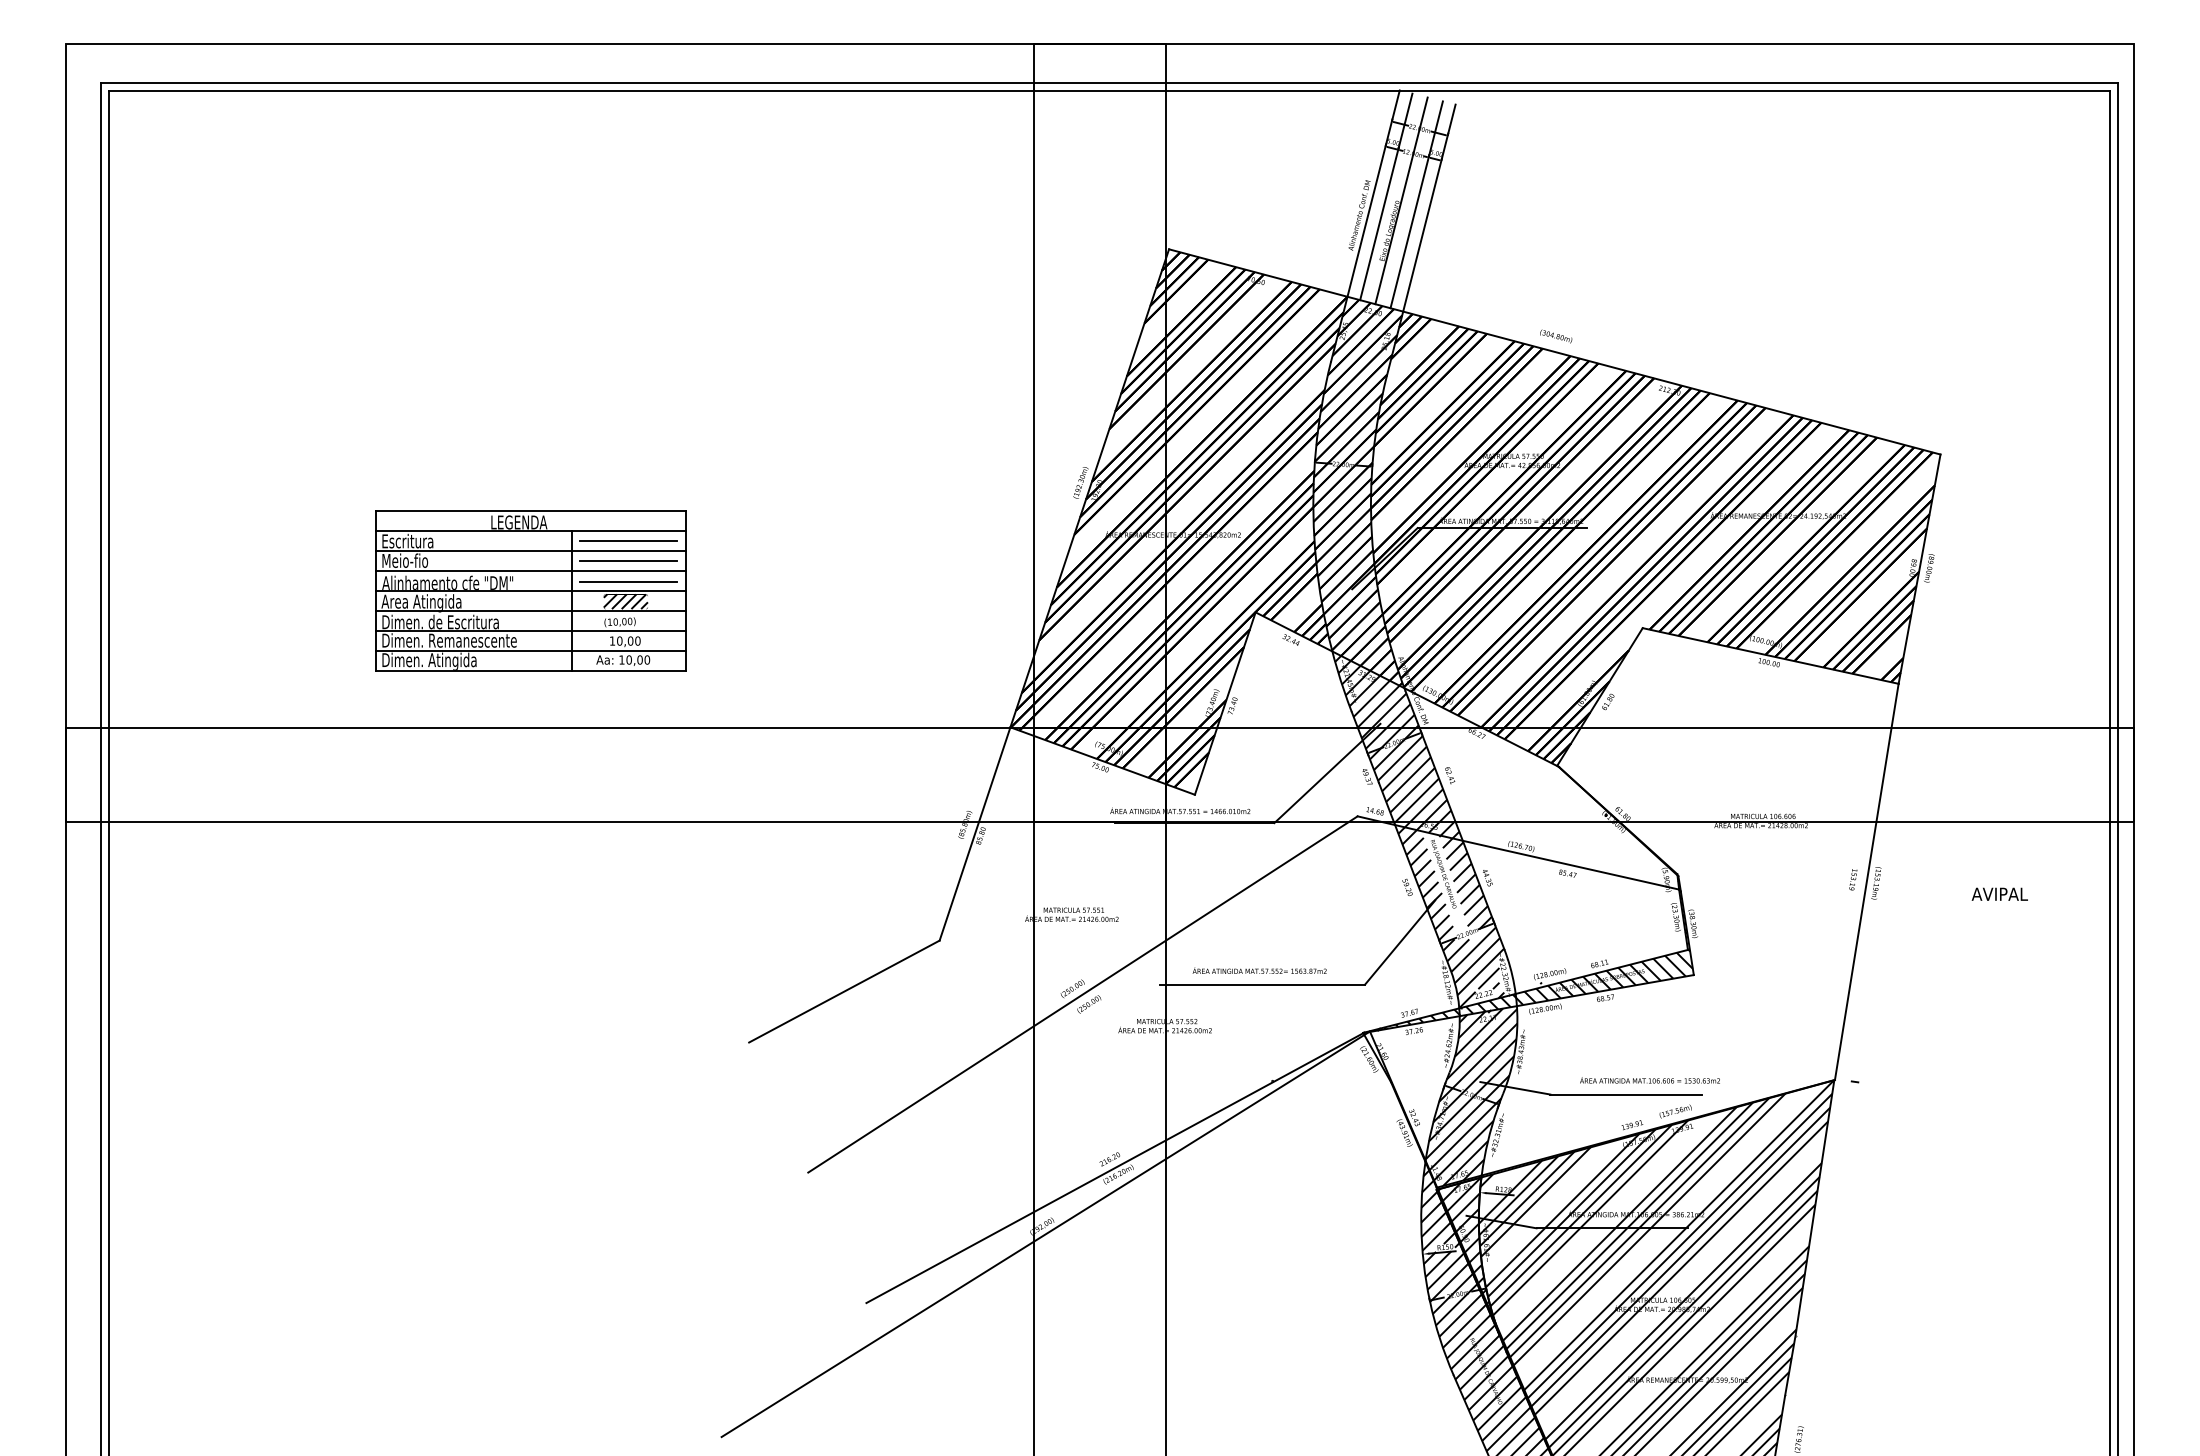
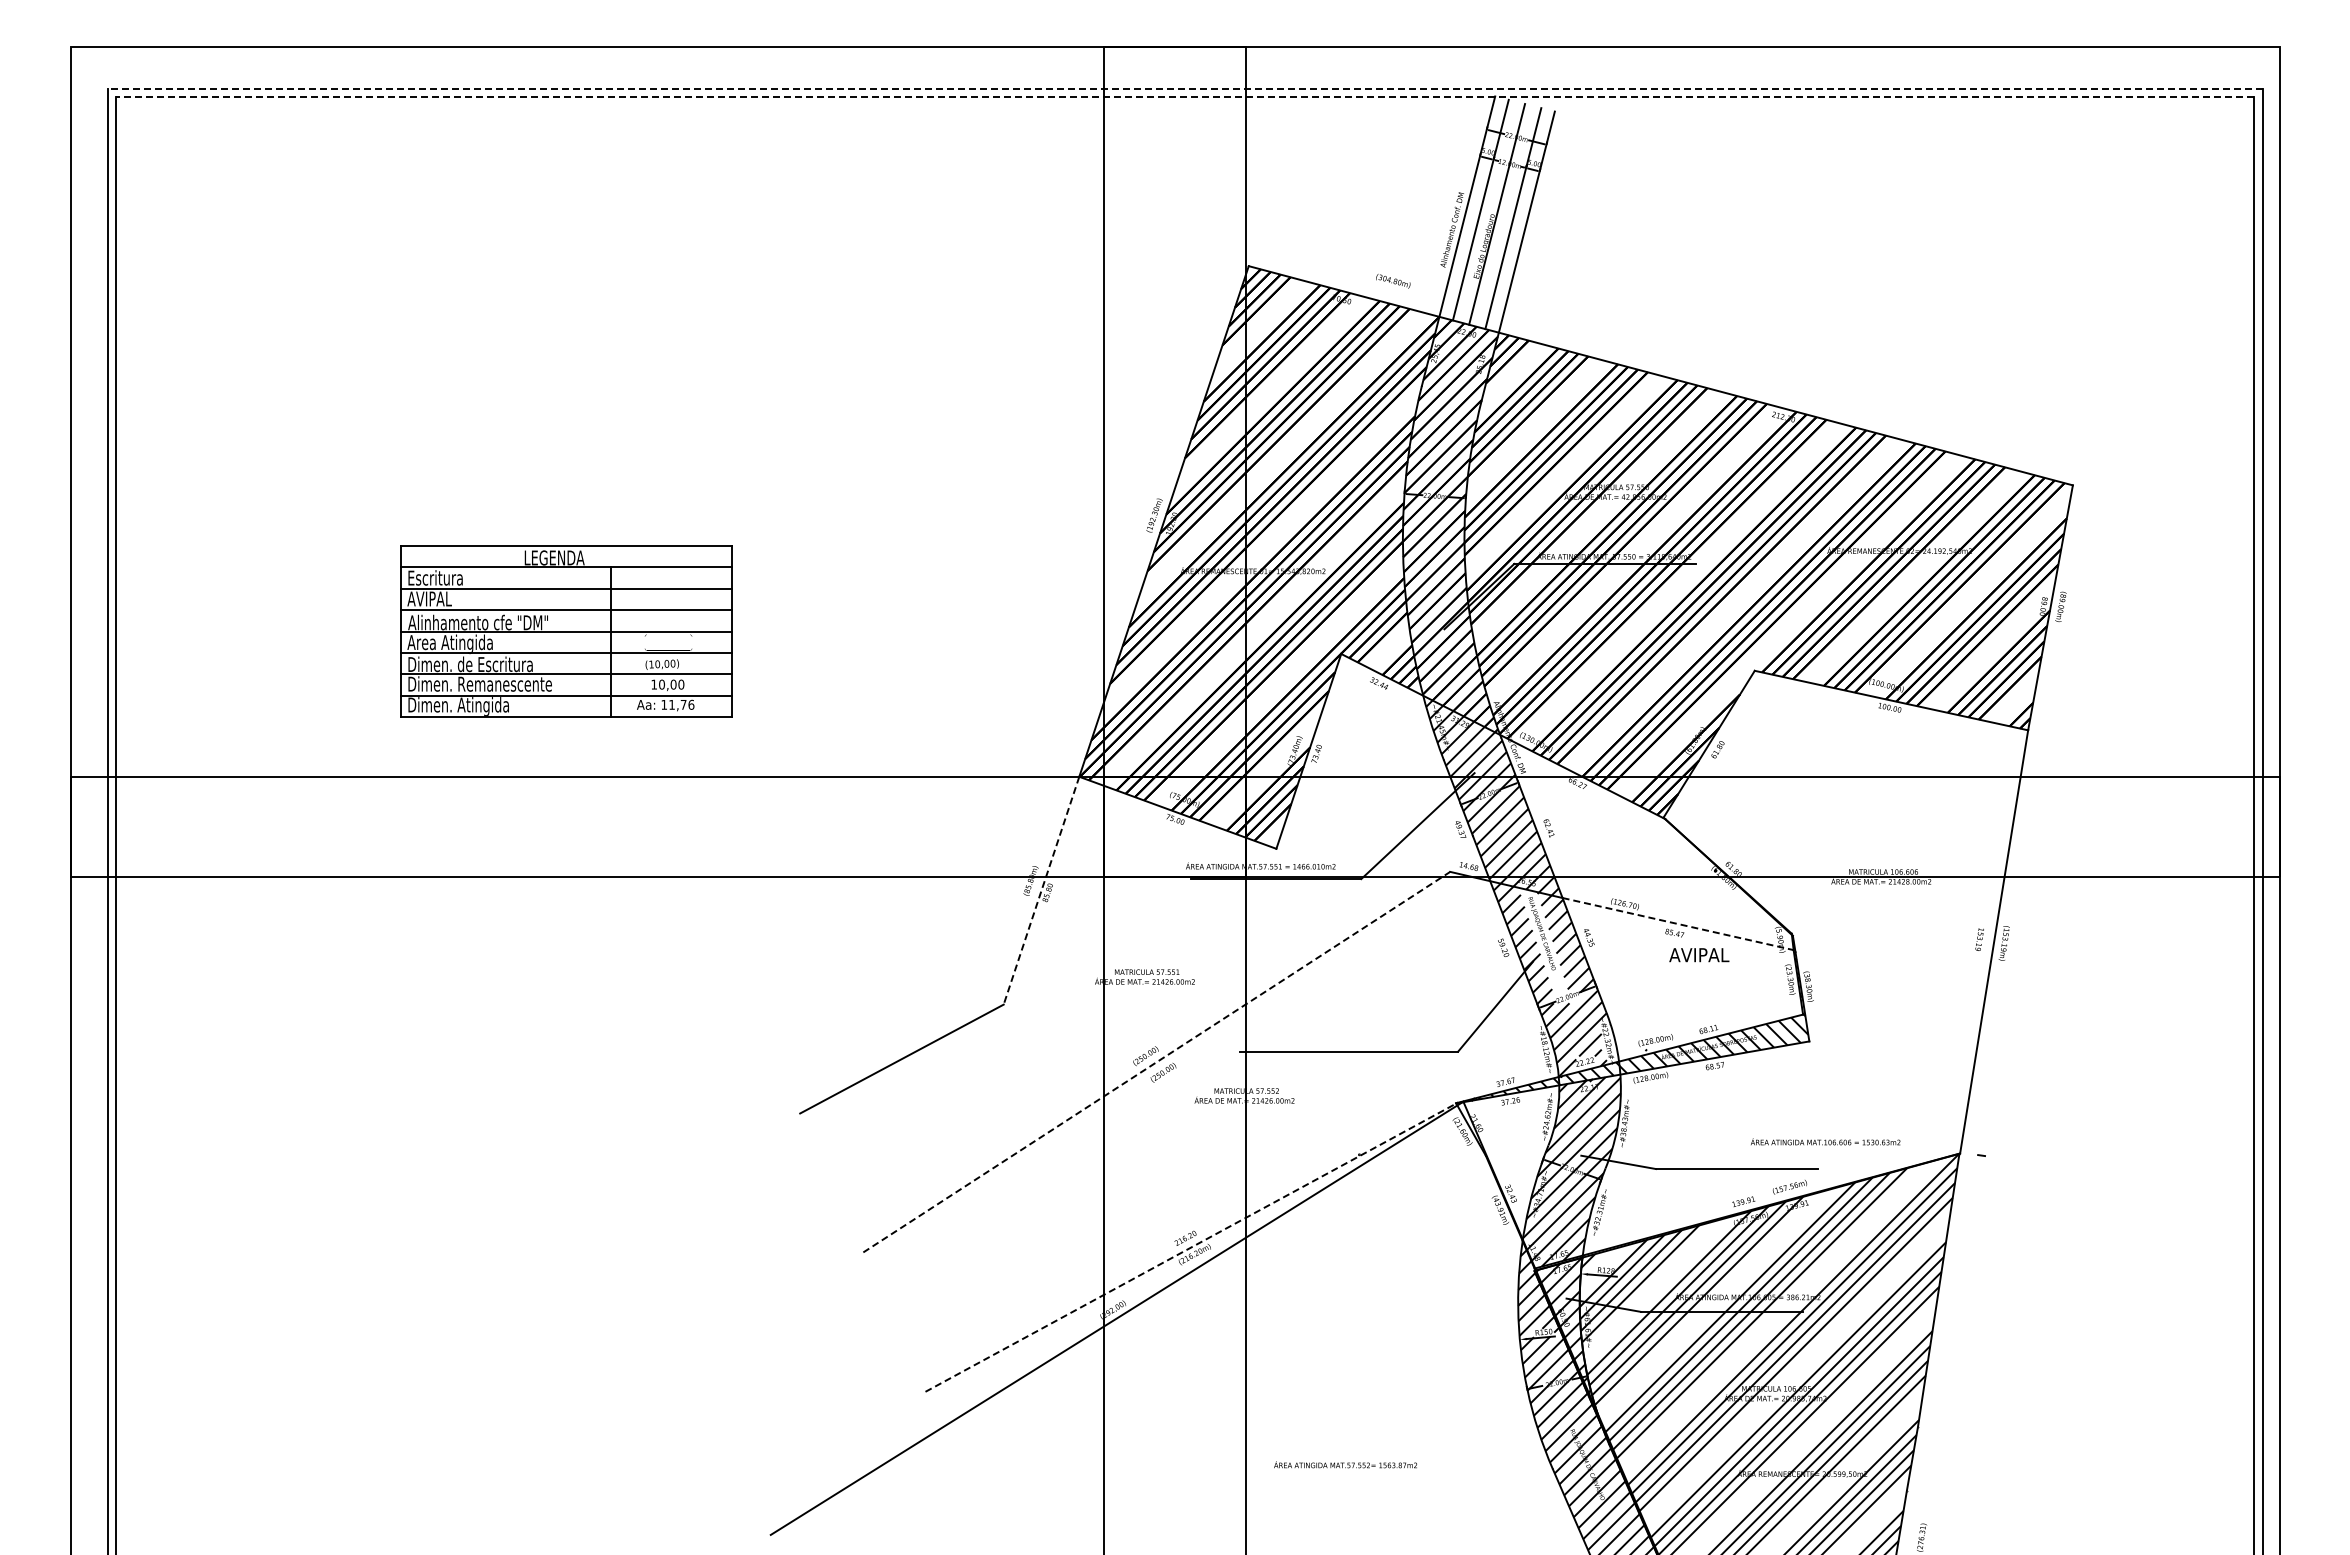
line: (1109, 83) -> (1185, 88), solid -> dashed
line: (1108, 91) -> (1184, 97), solid -> dashed
text: (1556, 336) -> (1393, 281), moved
line: (628, 540) -> (671, 577), removed
text: (404, 560) -> (432, 598), Meio-fio -> AVIPAL
line: (628, 561) -> (671, 599), removed
line: (628, 581) -> (671, 621), removed
hatch: (625, 601) -> (668, 642), removed
text: (638, 659) -> (681, 704), 10,00 -> 11,76
line: (975, 834) -> (1041, 891), solid -> dashed
line: (1571, 865) -> (1678, 924), solid -> dashed
text: (2000, 894) -> (1699, 955), moved
text: (1259, 970) -> (1345, 1464), moved
line: (1082, 994) -> (1156, 1062), solid -> dashed
text: (1649, 1079) -> (1825, 1141), moved
line: (1115, 1167) -> (1191, 1247), solid -> dashed

